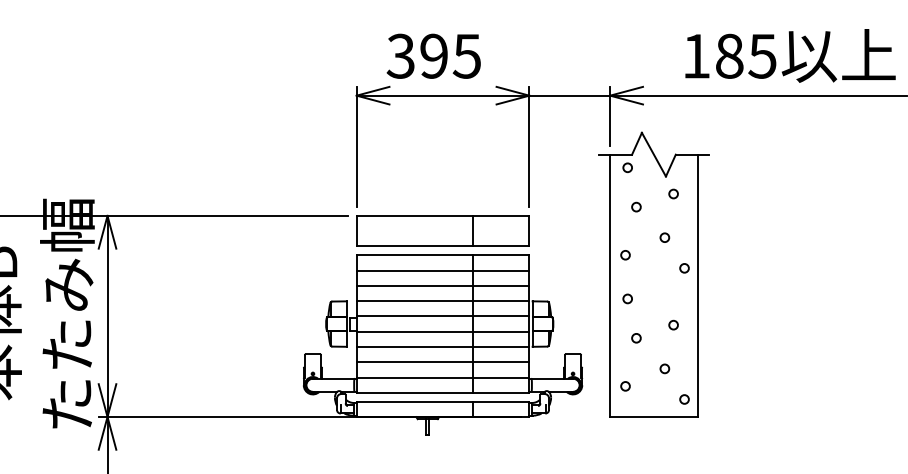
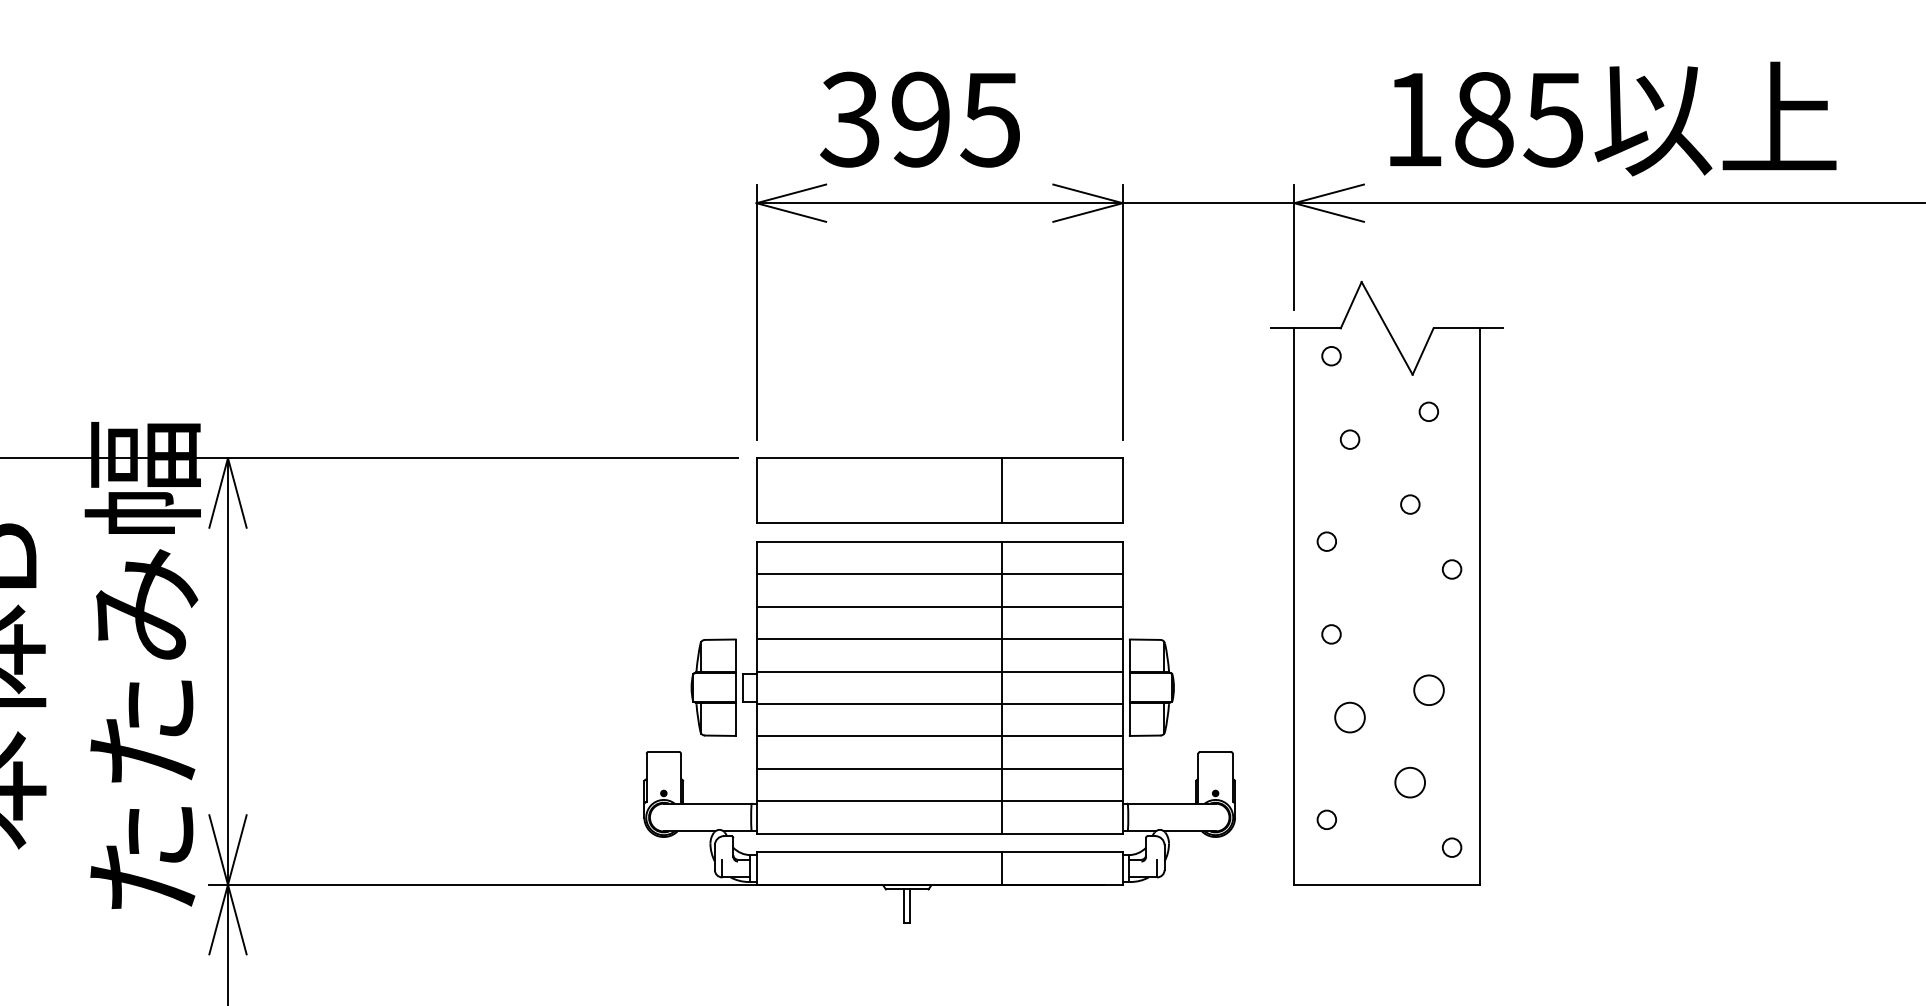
text: (790, 55) -> (1613, 117), moved
circle: (673, 324) -> (1428, 688), size x1.6
circle: (636, 338) -> (1350, 718), size x1.6
circle: (664, 368) -> (1409, 781), size x1.6

